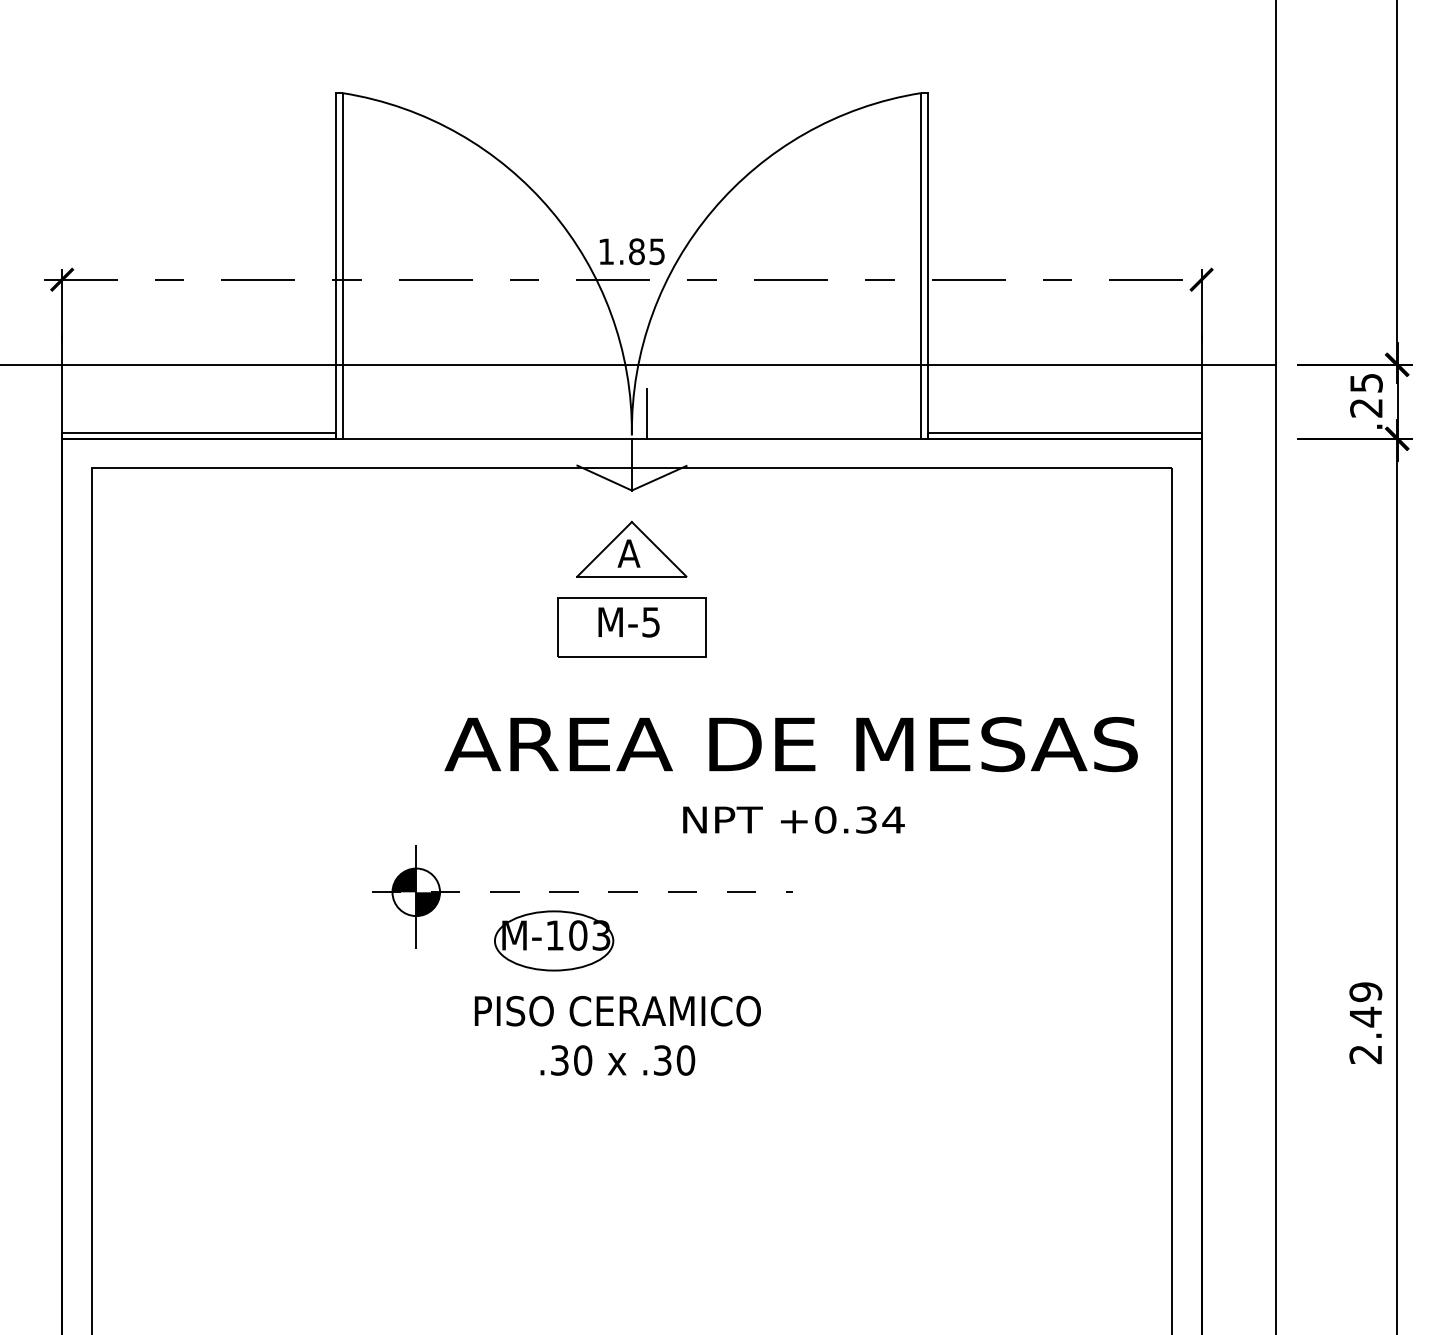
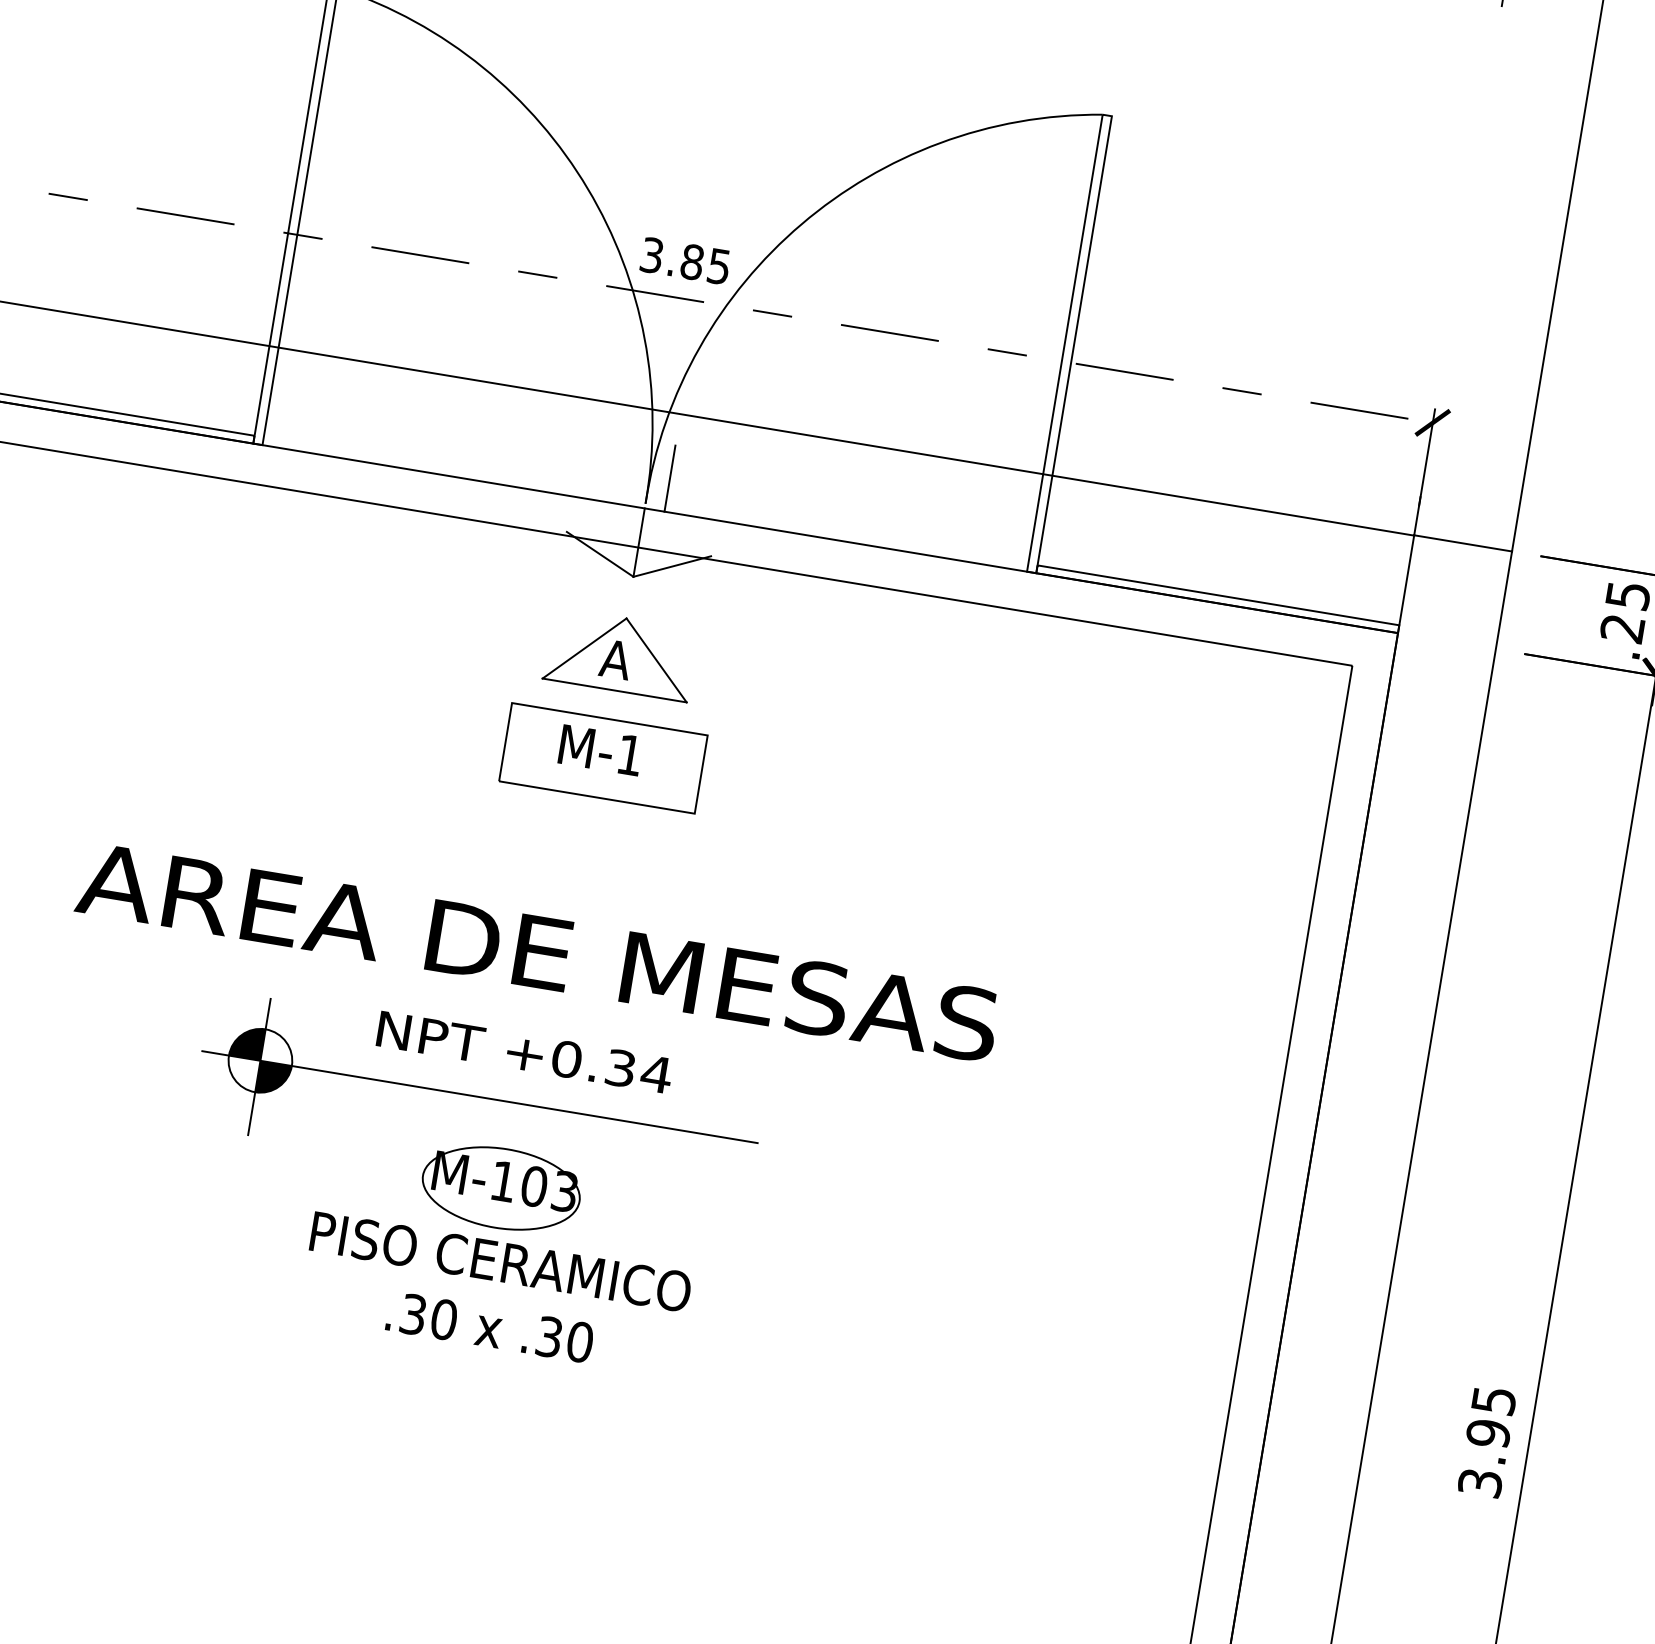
text: (605, 251) -> (650, 254), 1.85 -> 3.85
text: (650, 622) -> (629, 755), M-5 -> M-1
text: (790, 775) -> (530, 992), moved
line: (582, 892) -> (480, 1097), dashed -> solid
part: (554, 940) -> (501, 1187), moved
text: (1365, 1023) -> (1486, 1442), 2.49 -> 3.95

